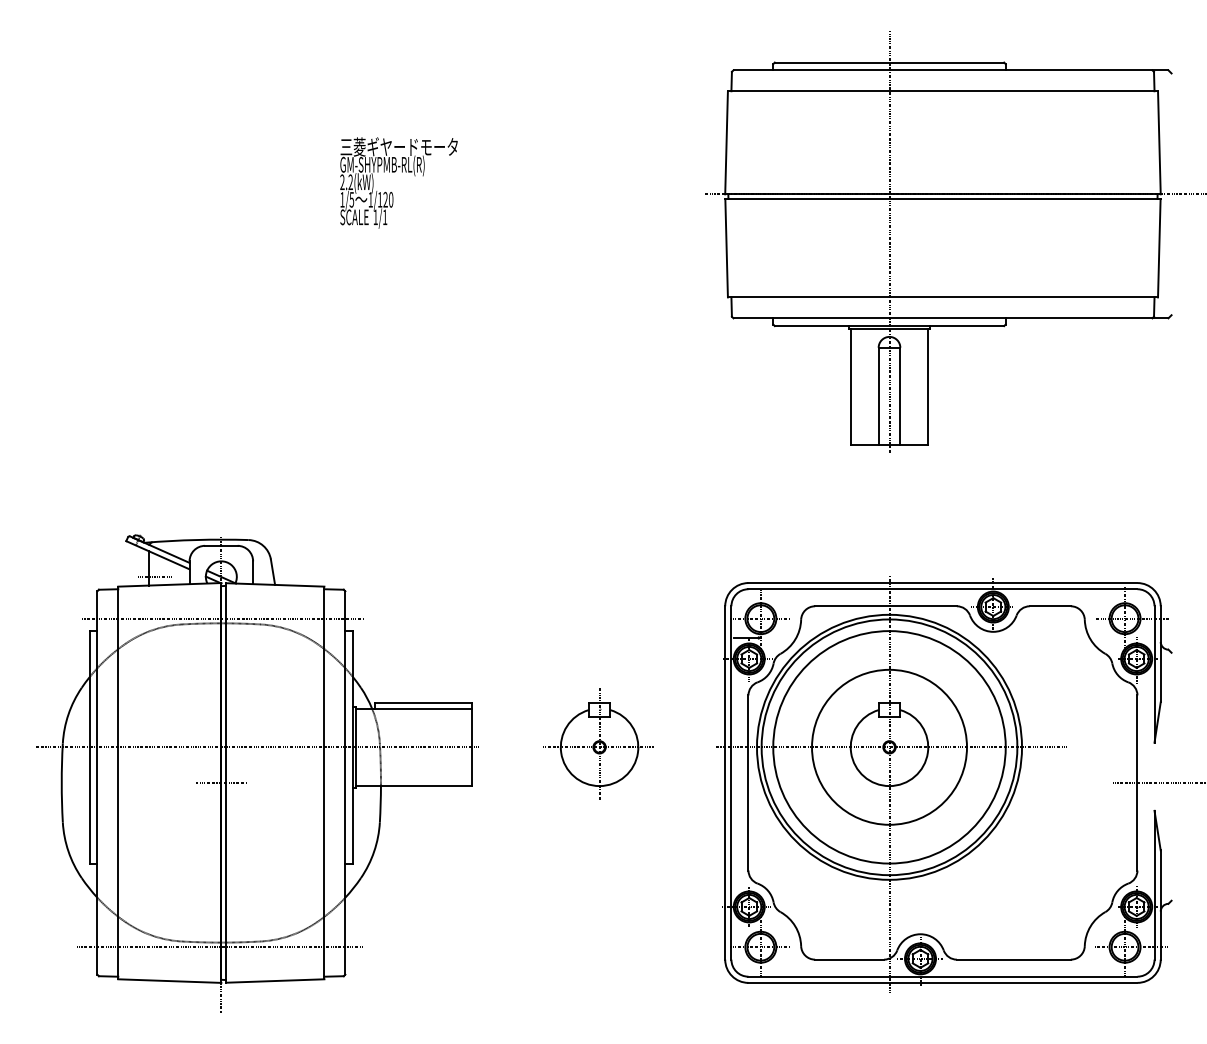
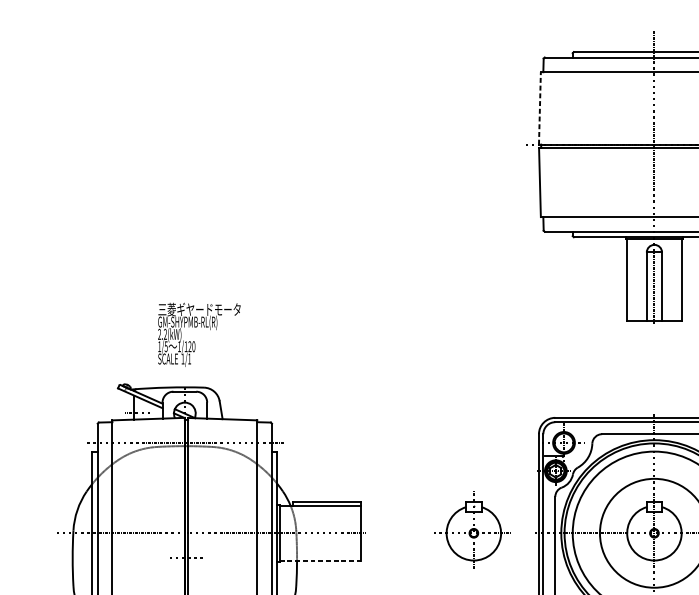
line: (726, 142) -> (539, 108), solid -> dashed
text: (398, 182) -> (199, 334), moved
part: (598, 743) -> (473, 530), moved
line: (414, 786) -> (320, 560), solid -> dashed

